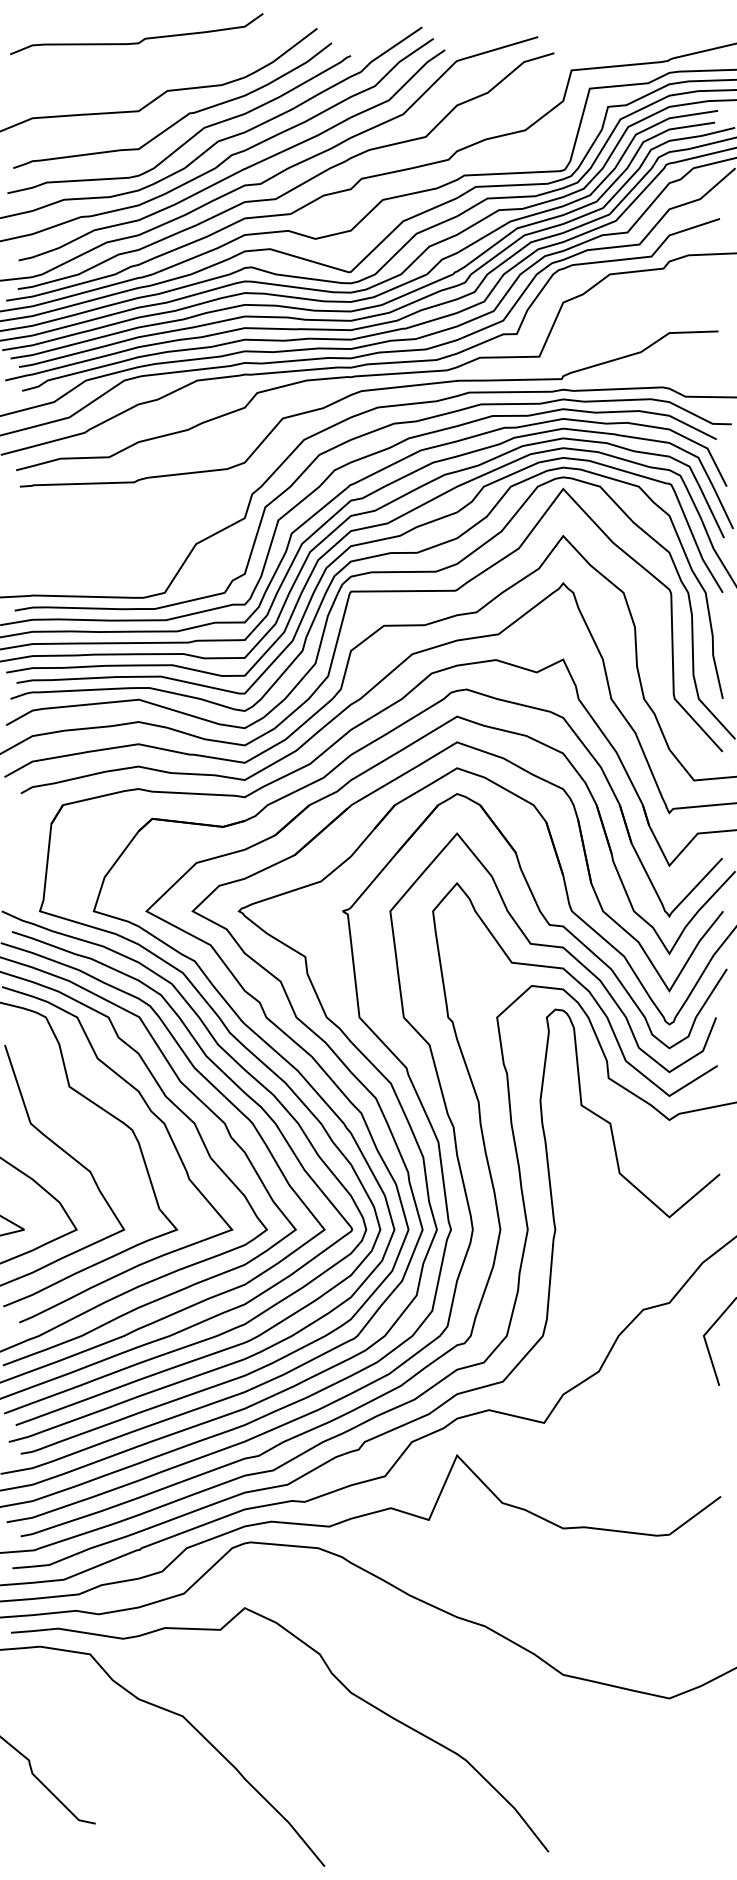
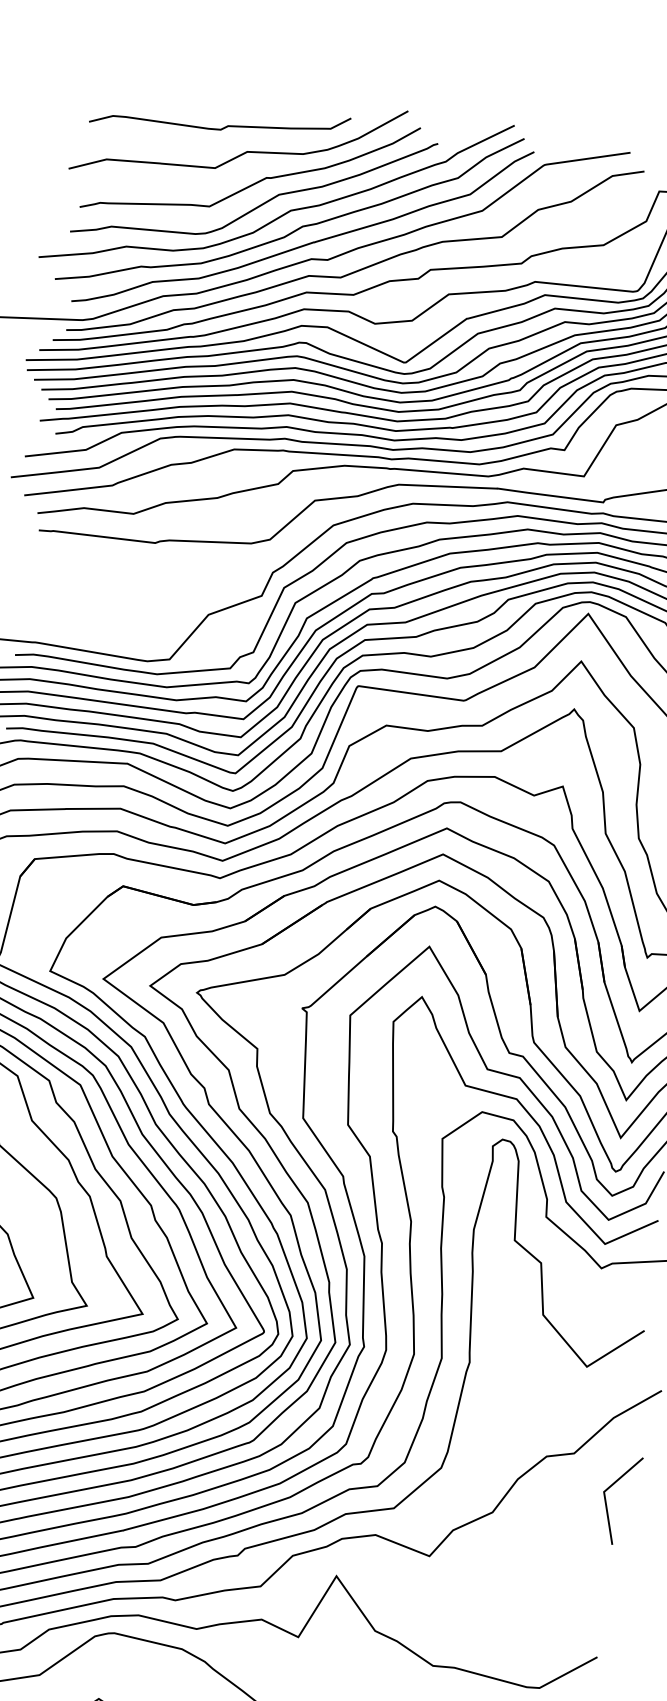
curve: (140, 40) -> (223, 127), moved

